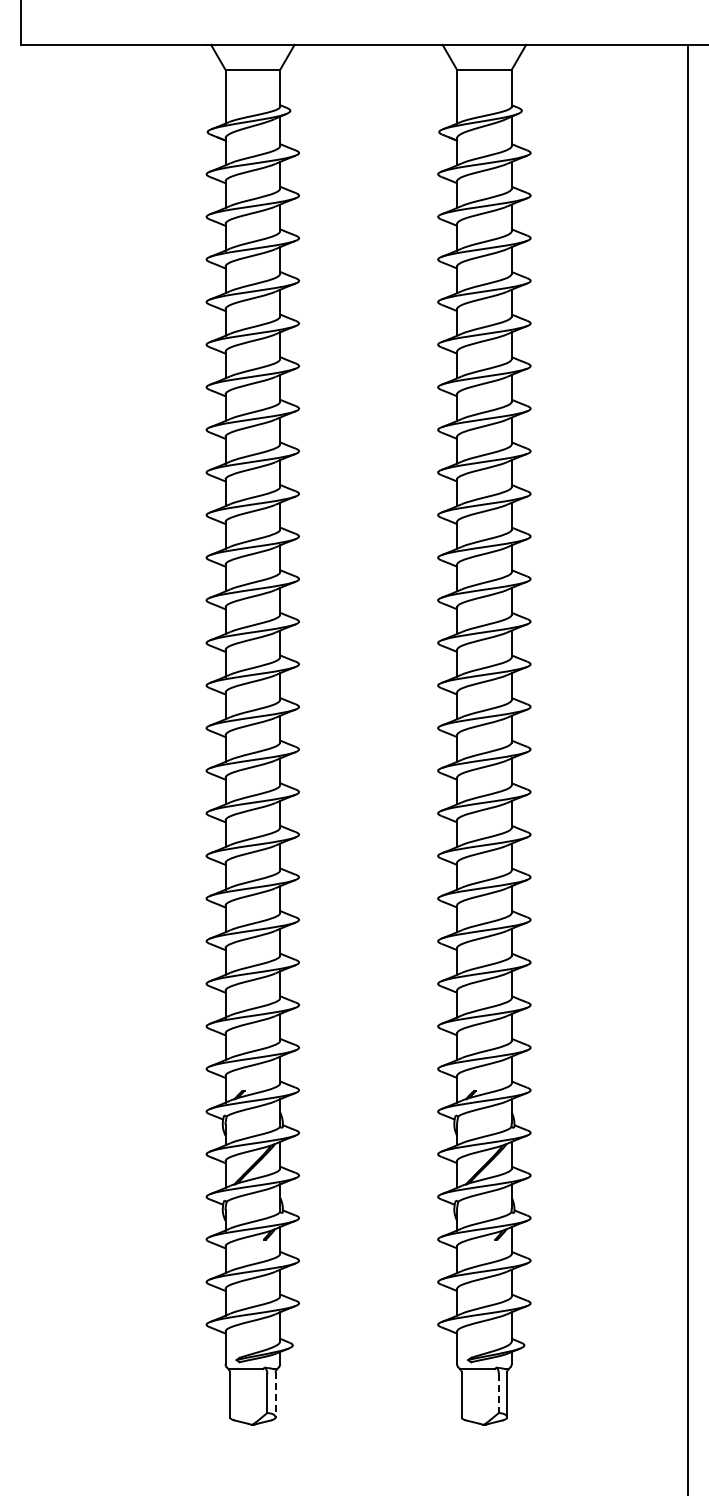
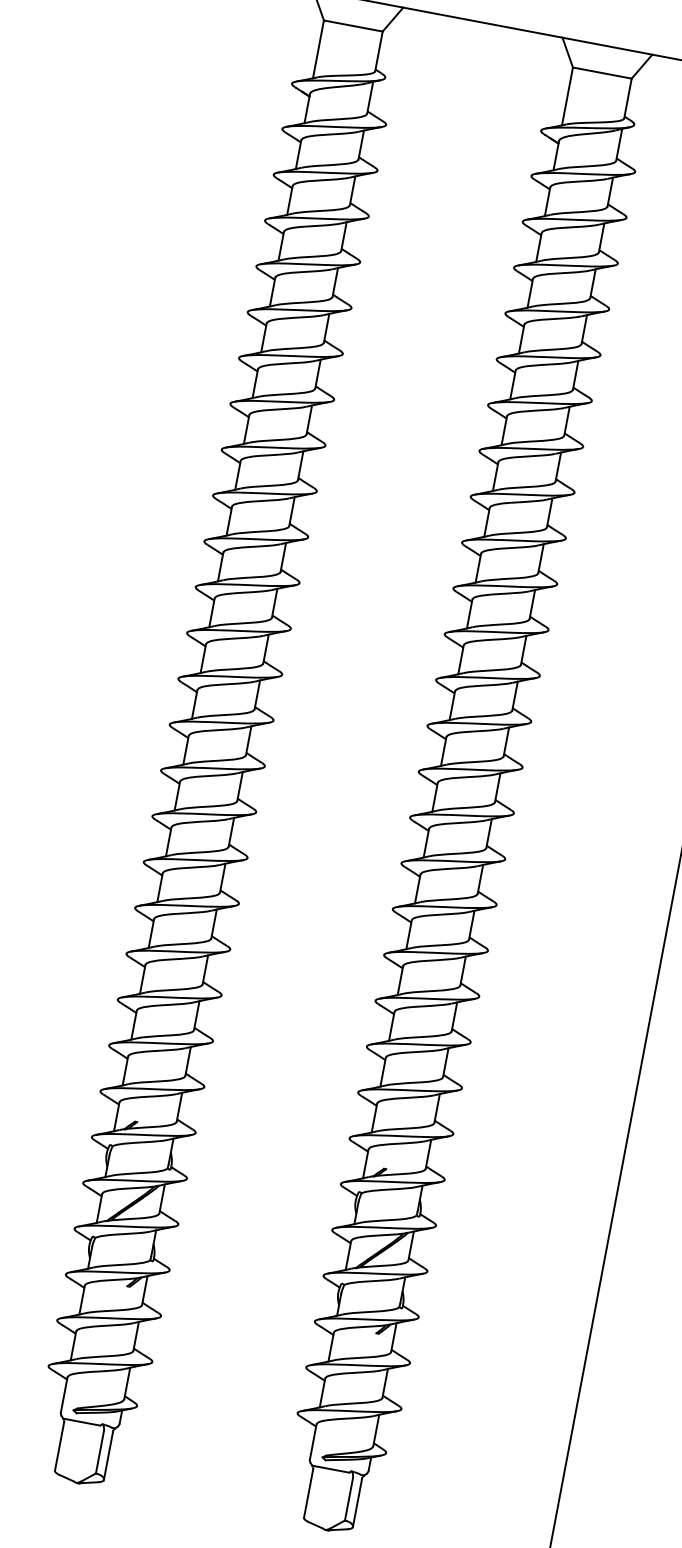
line: (498, 1394) -> (348, 1500), dashed -> solid
line: (275, 1395) -> (108, 1456), dashed -> solid

